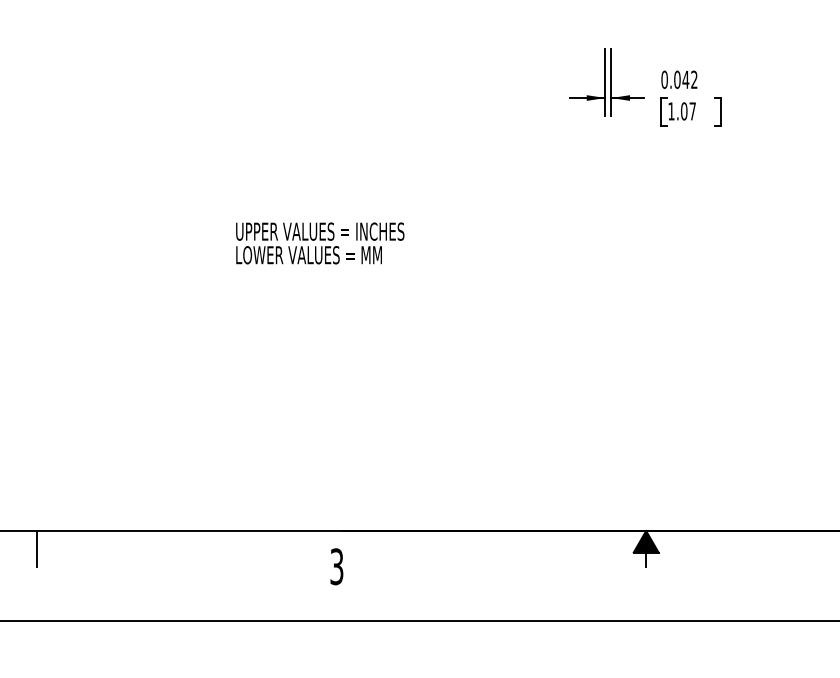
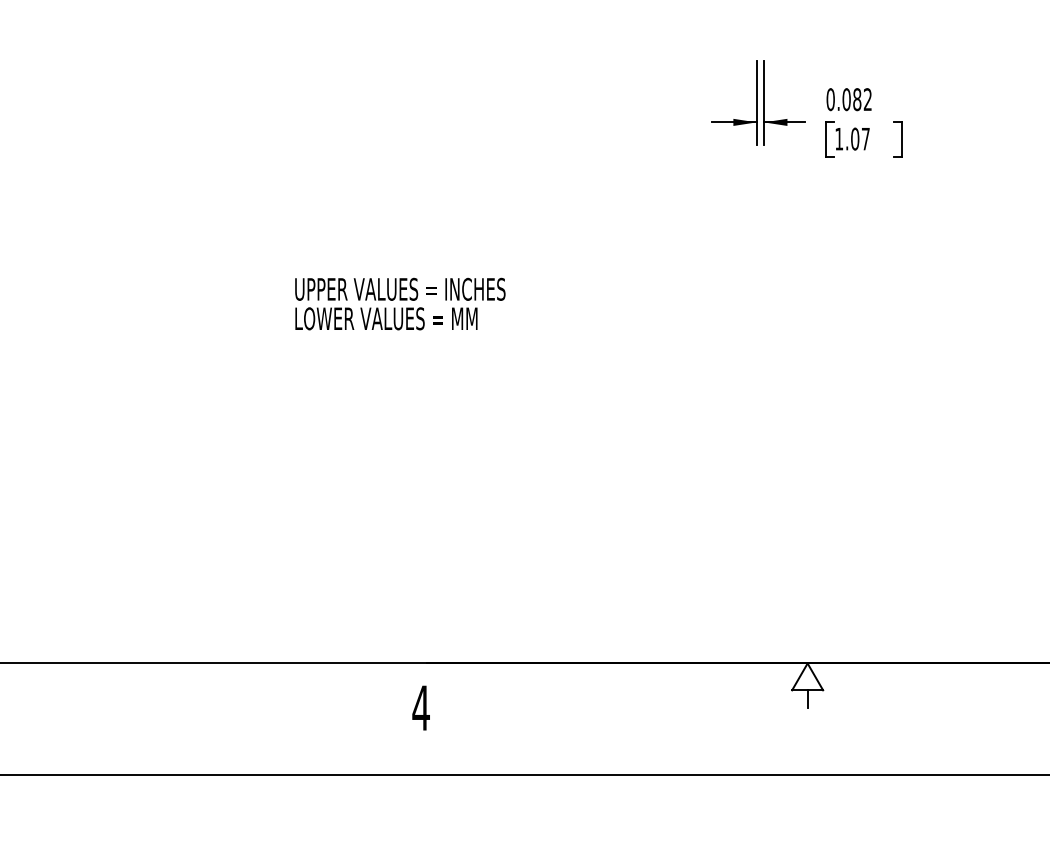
text: (685, 79) -> (856, 99), 0.042 -> 0.082
fill: (645, 541) -> (806, 676), removed
line: (37, 548) -> (47, 685), removed
text: (336, 566) -> (420, 707), 3 -> 4

